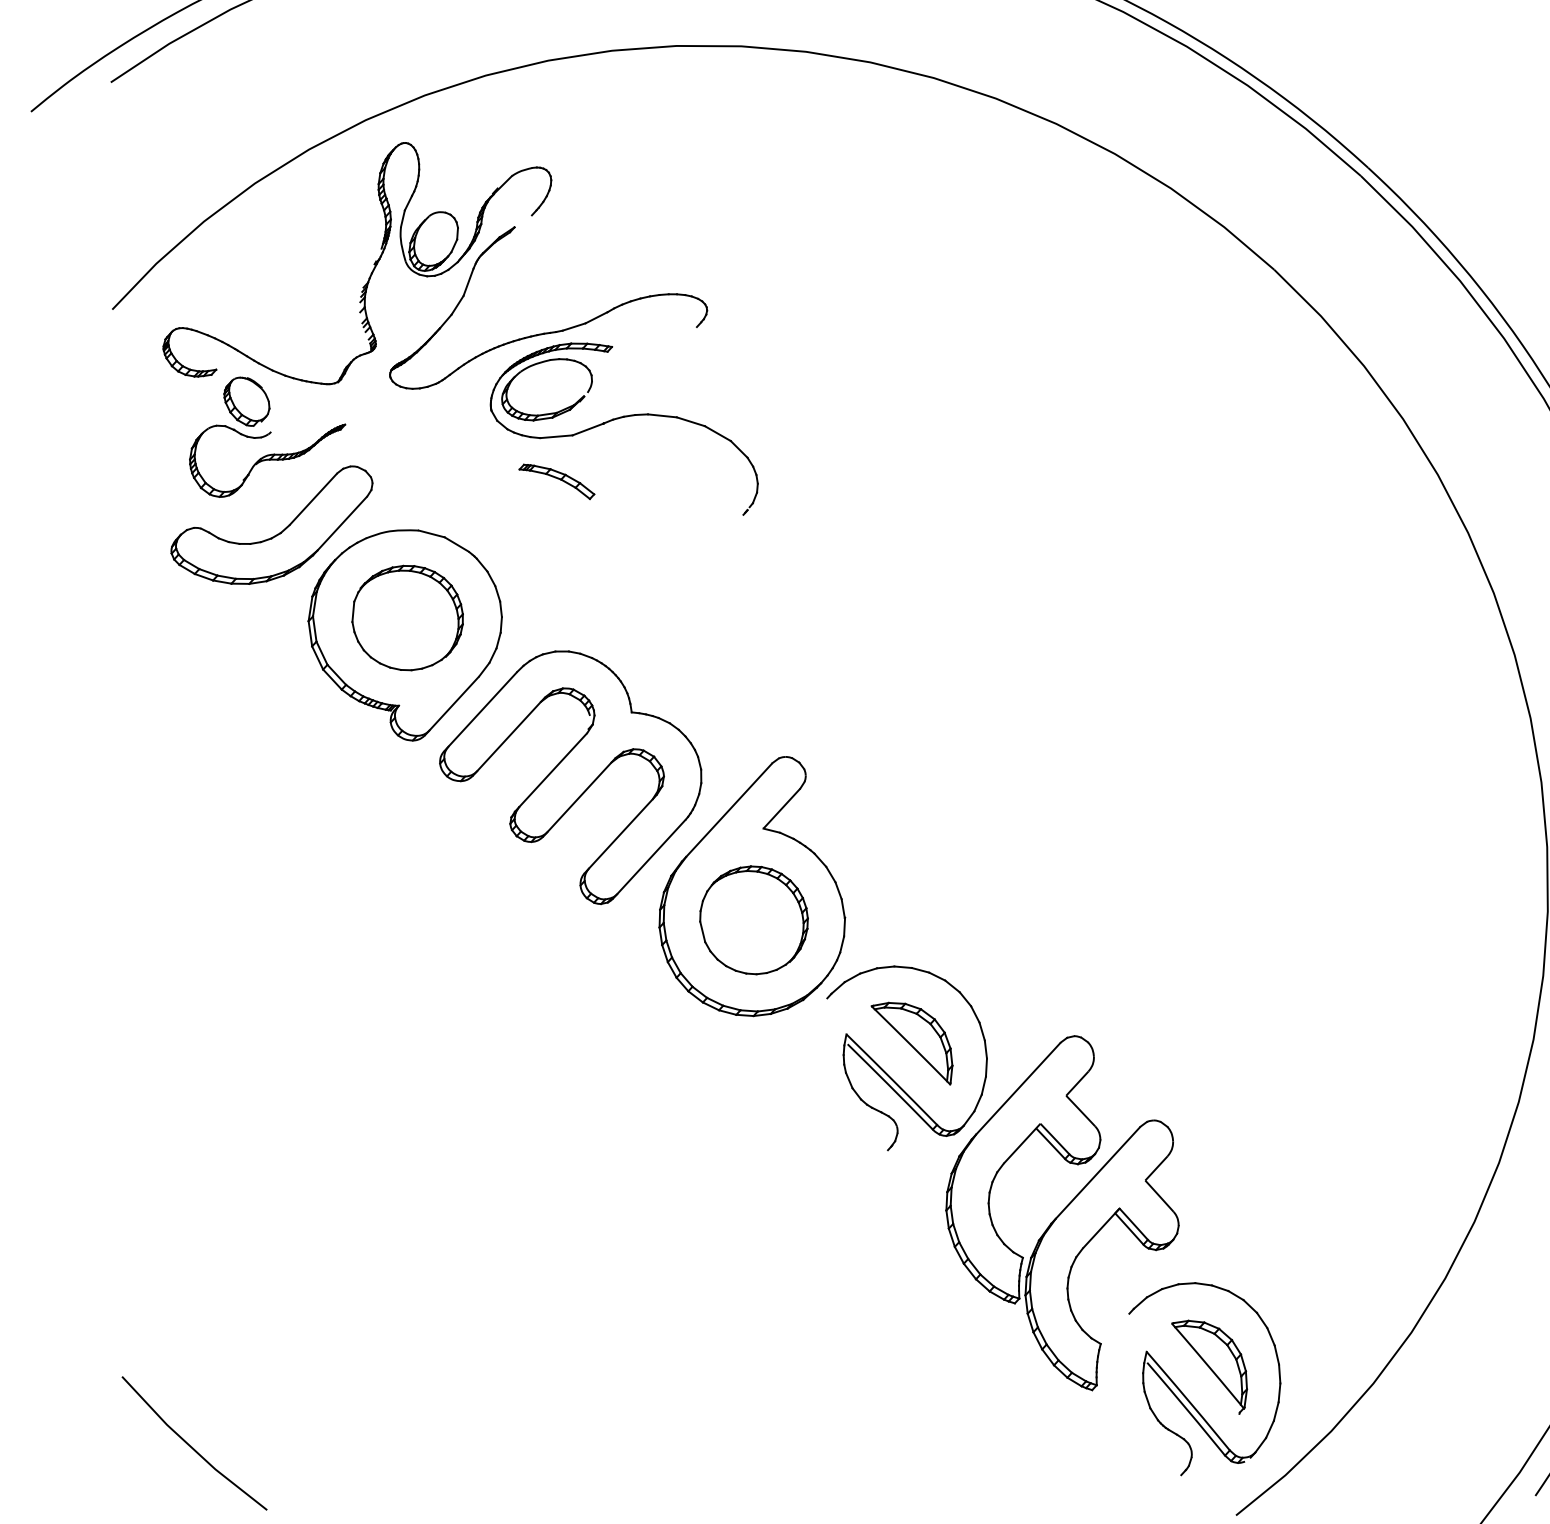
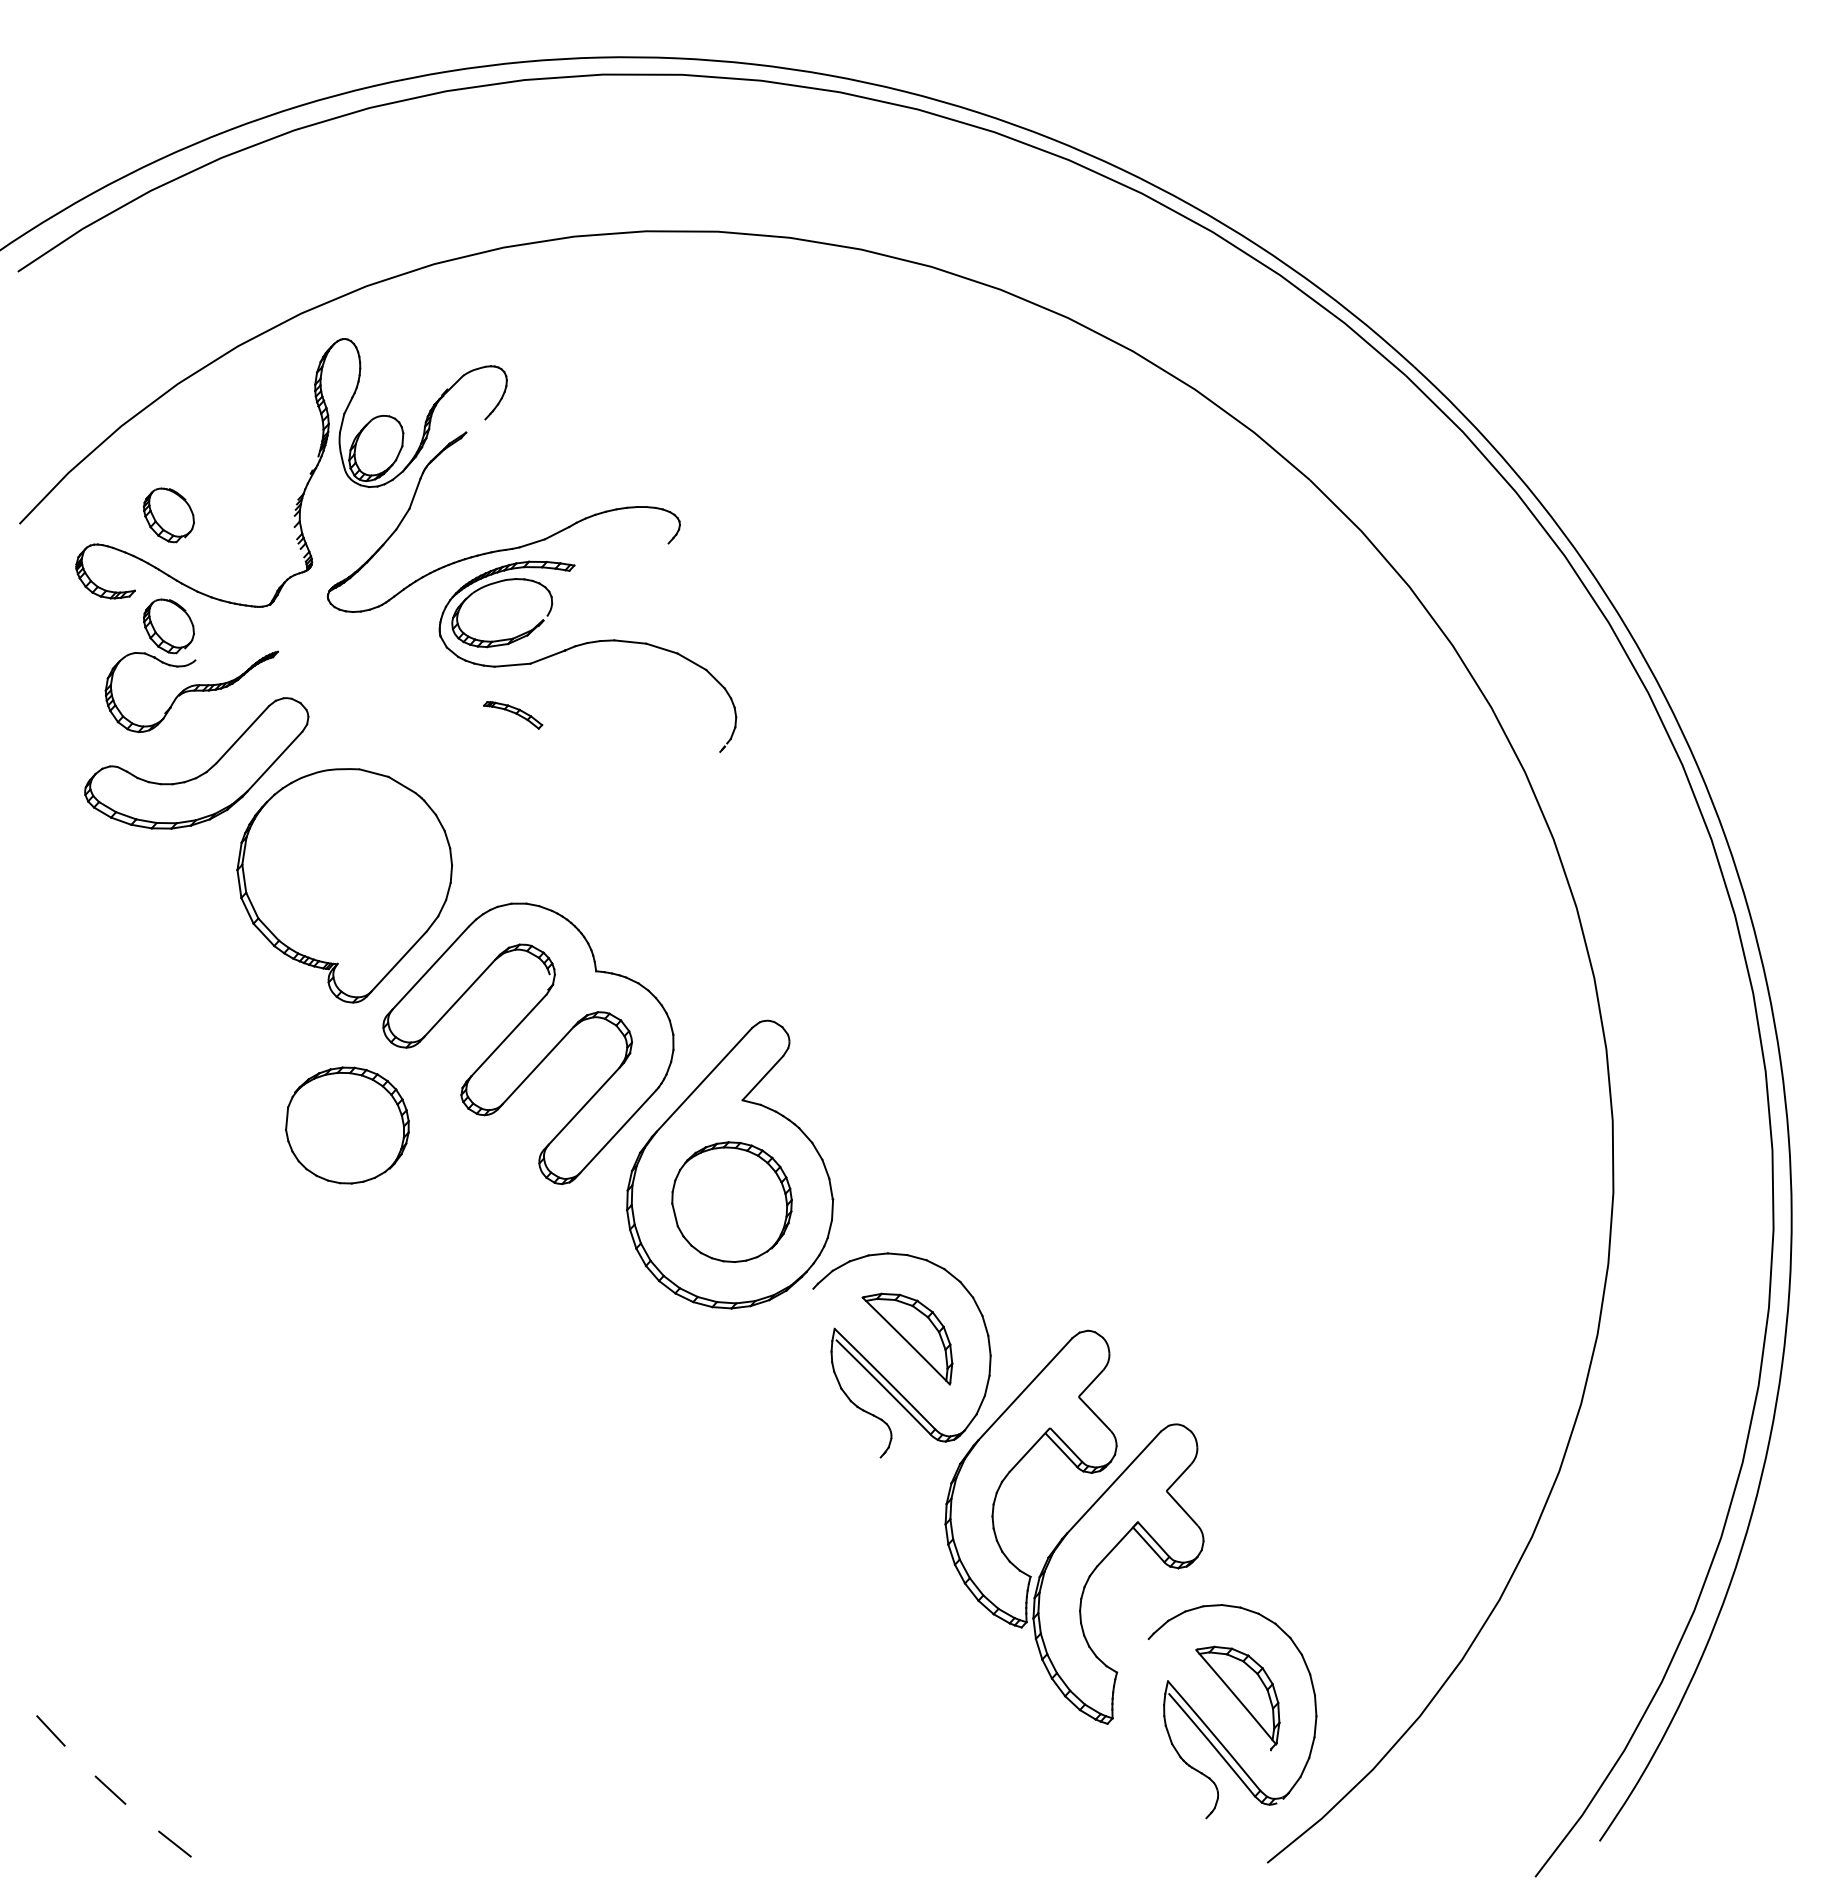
part: (246, 301) -> (168, 515), added
part: (556, 482) -> (512, 715), size x0.7
part: (407, 618) -> (347, 1125), moved
line: (191, 1447) -> (107, 1787), solid -> dashed

